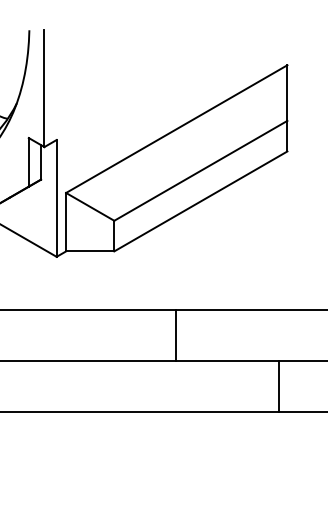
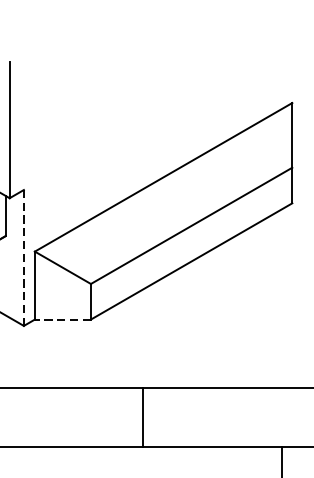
line: (56, 197) -> (23, 256), solid -> dashed
line: (89, 251) -> (62, 319), solid -> dashed
line: (176, 335) -> (143, 417), moved

